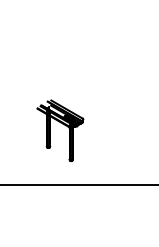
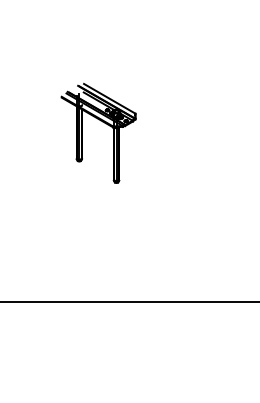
part: (62, 124) -> (102, 123), moved

